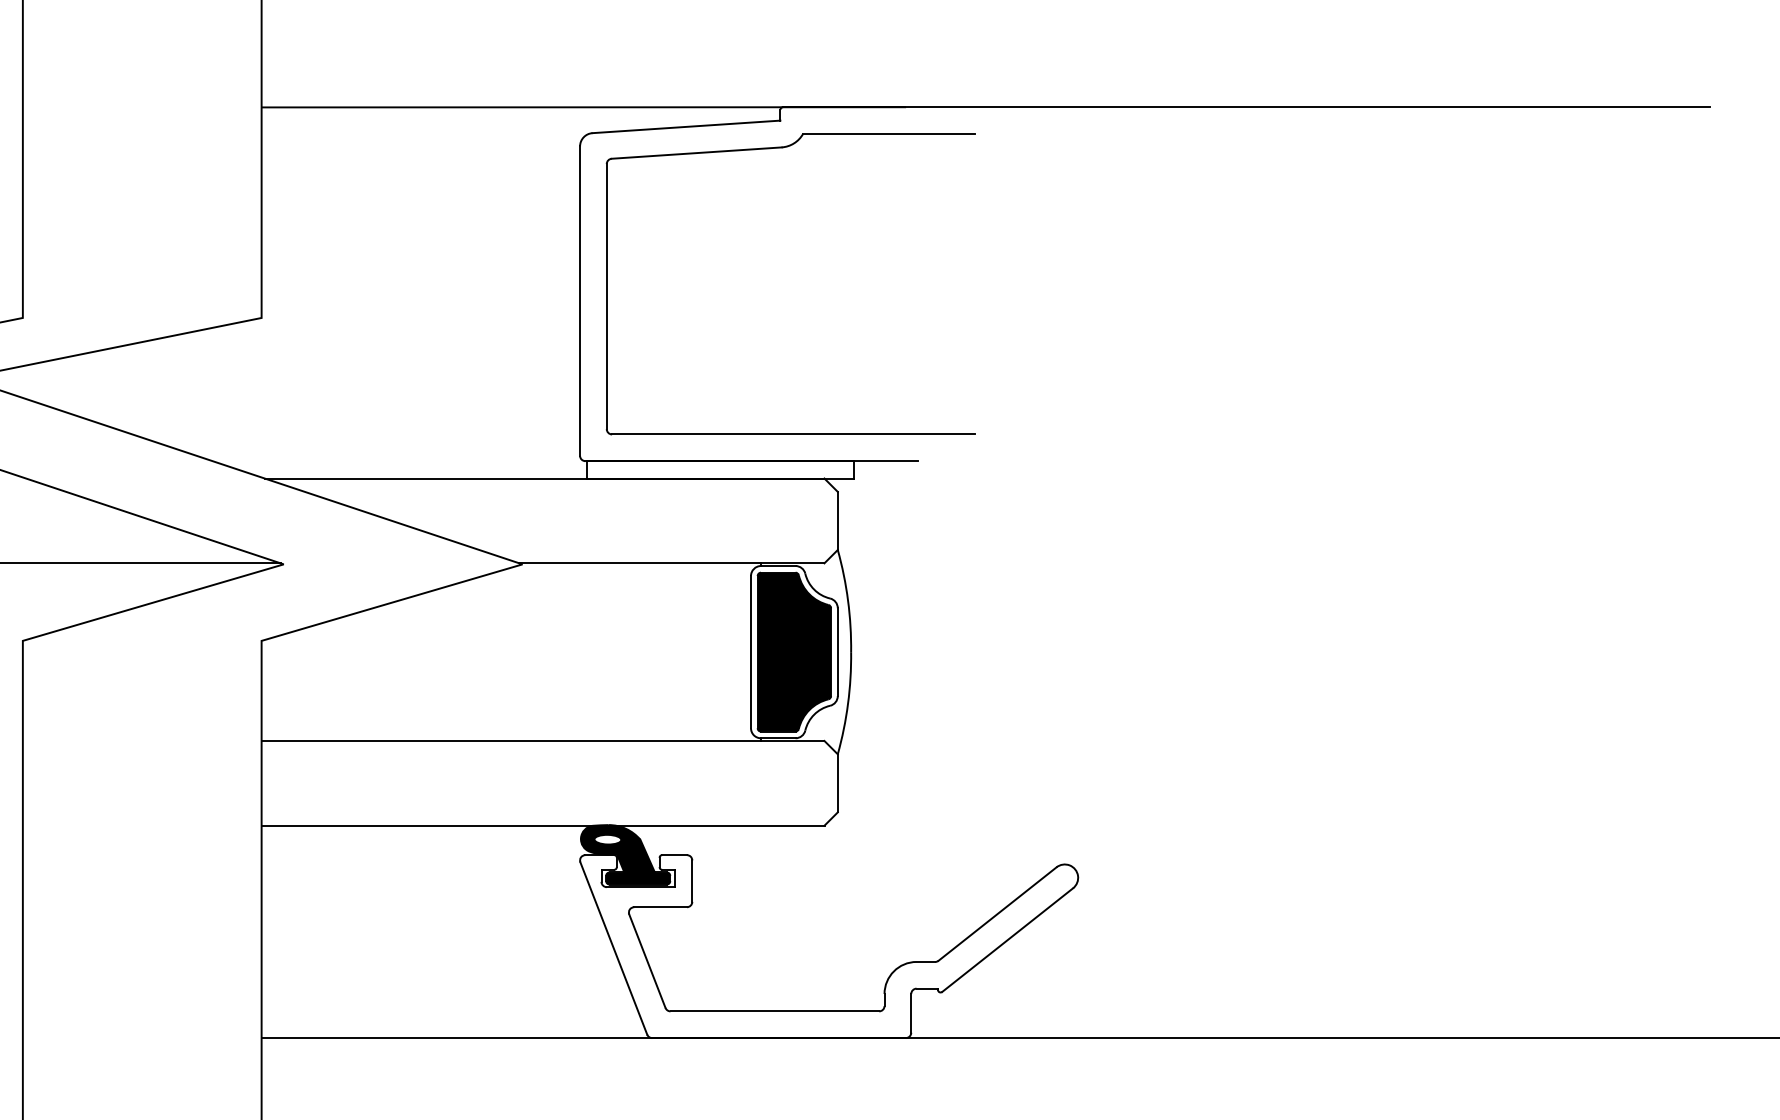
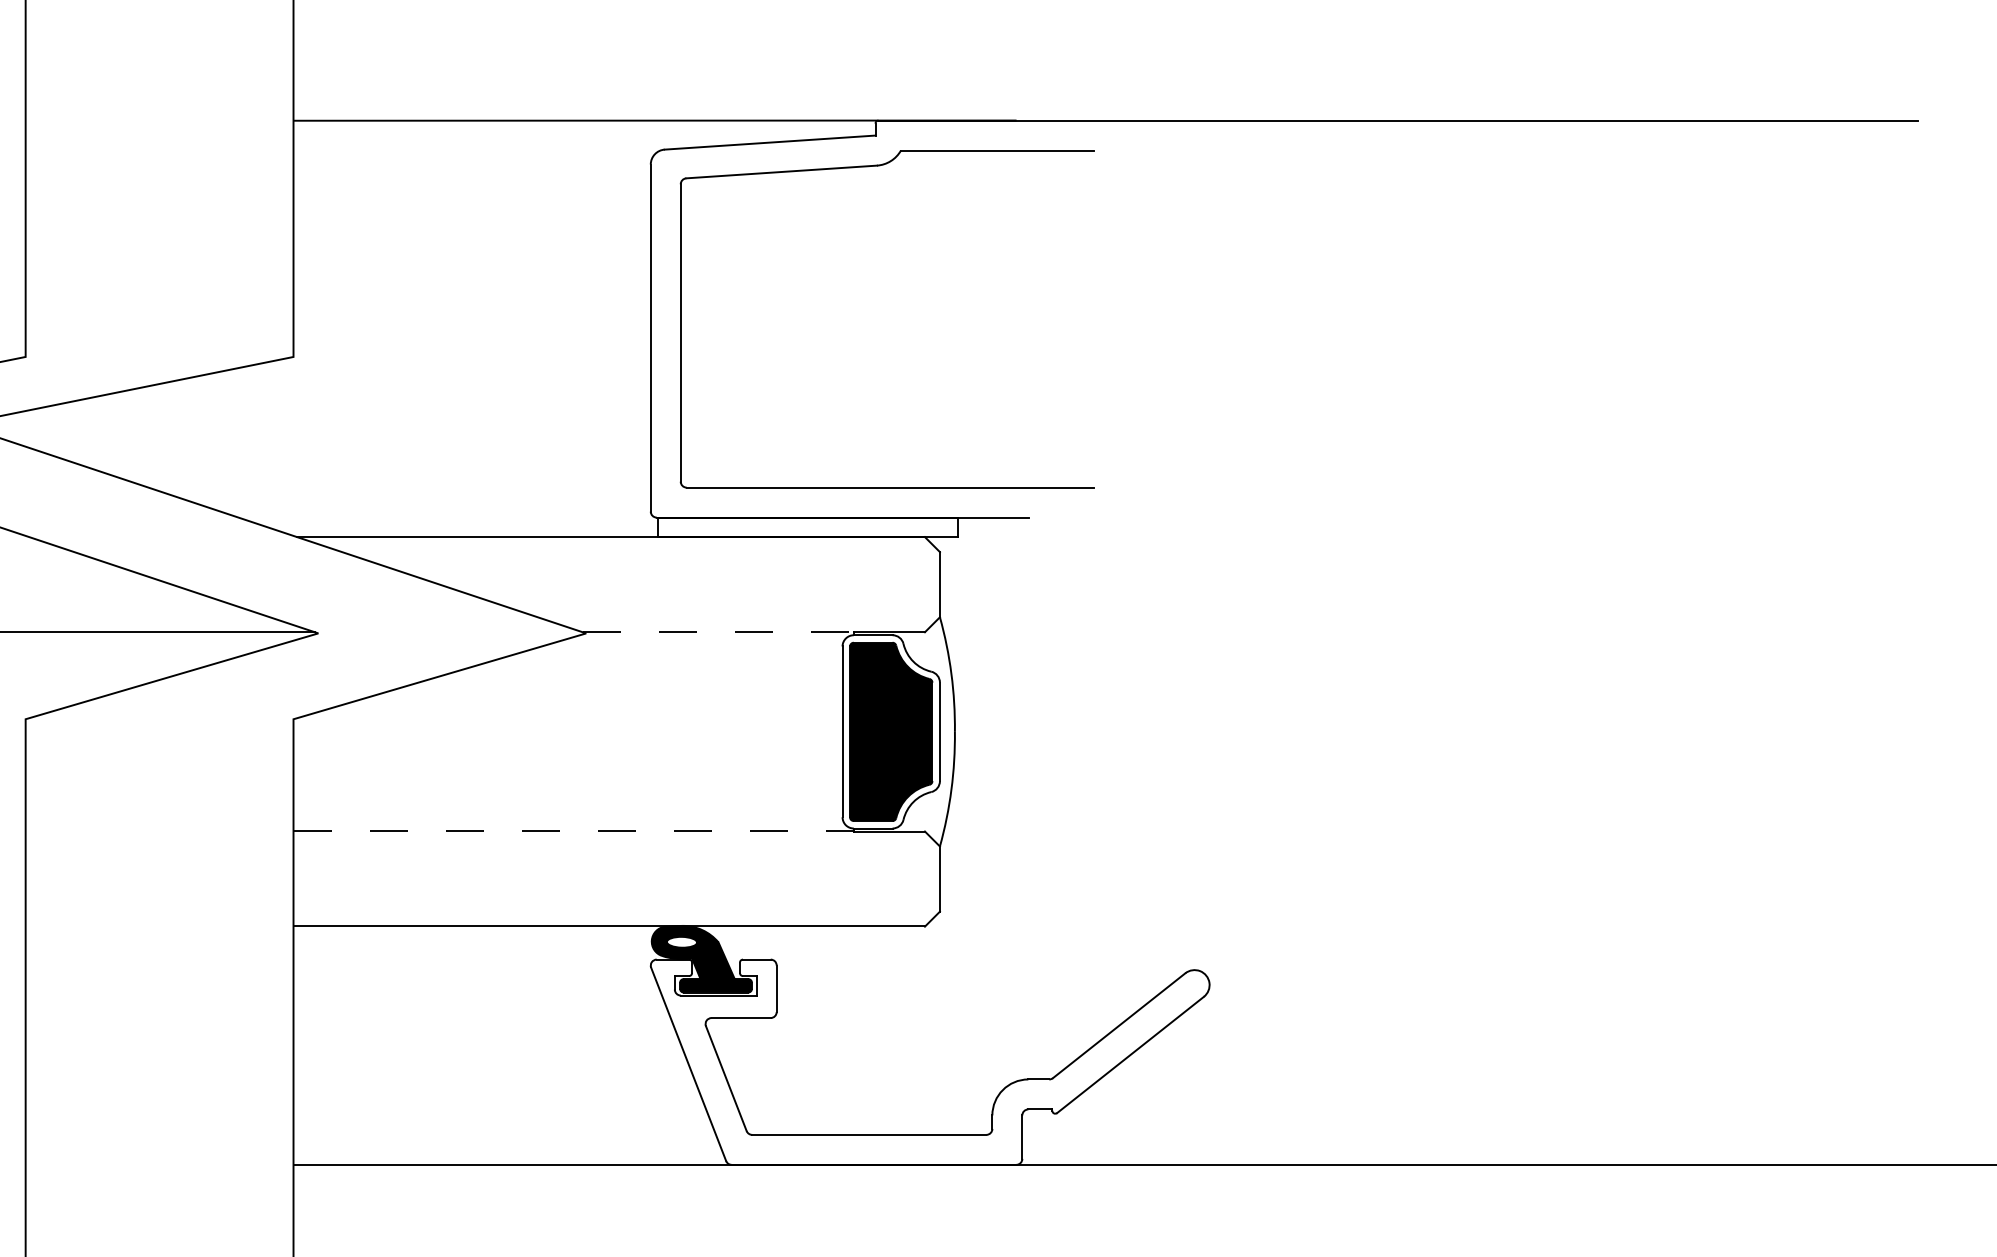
line: (640, 563) -> (718, 632), solid -> dashed
line: (511, 740) -> (573, 831), solid -> dashed

